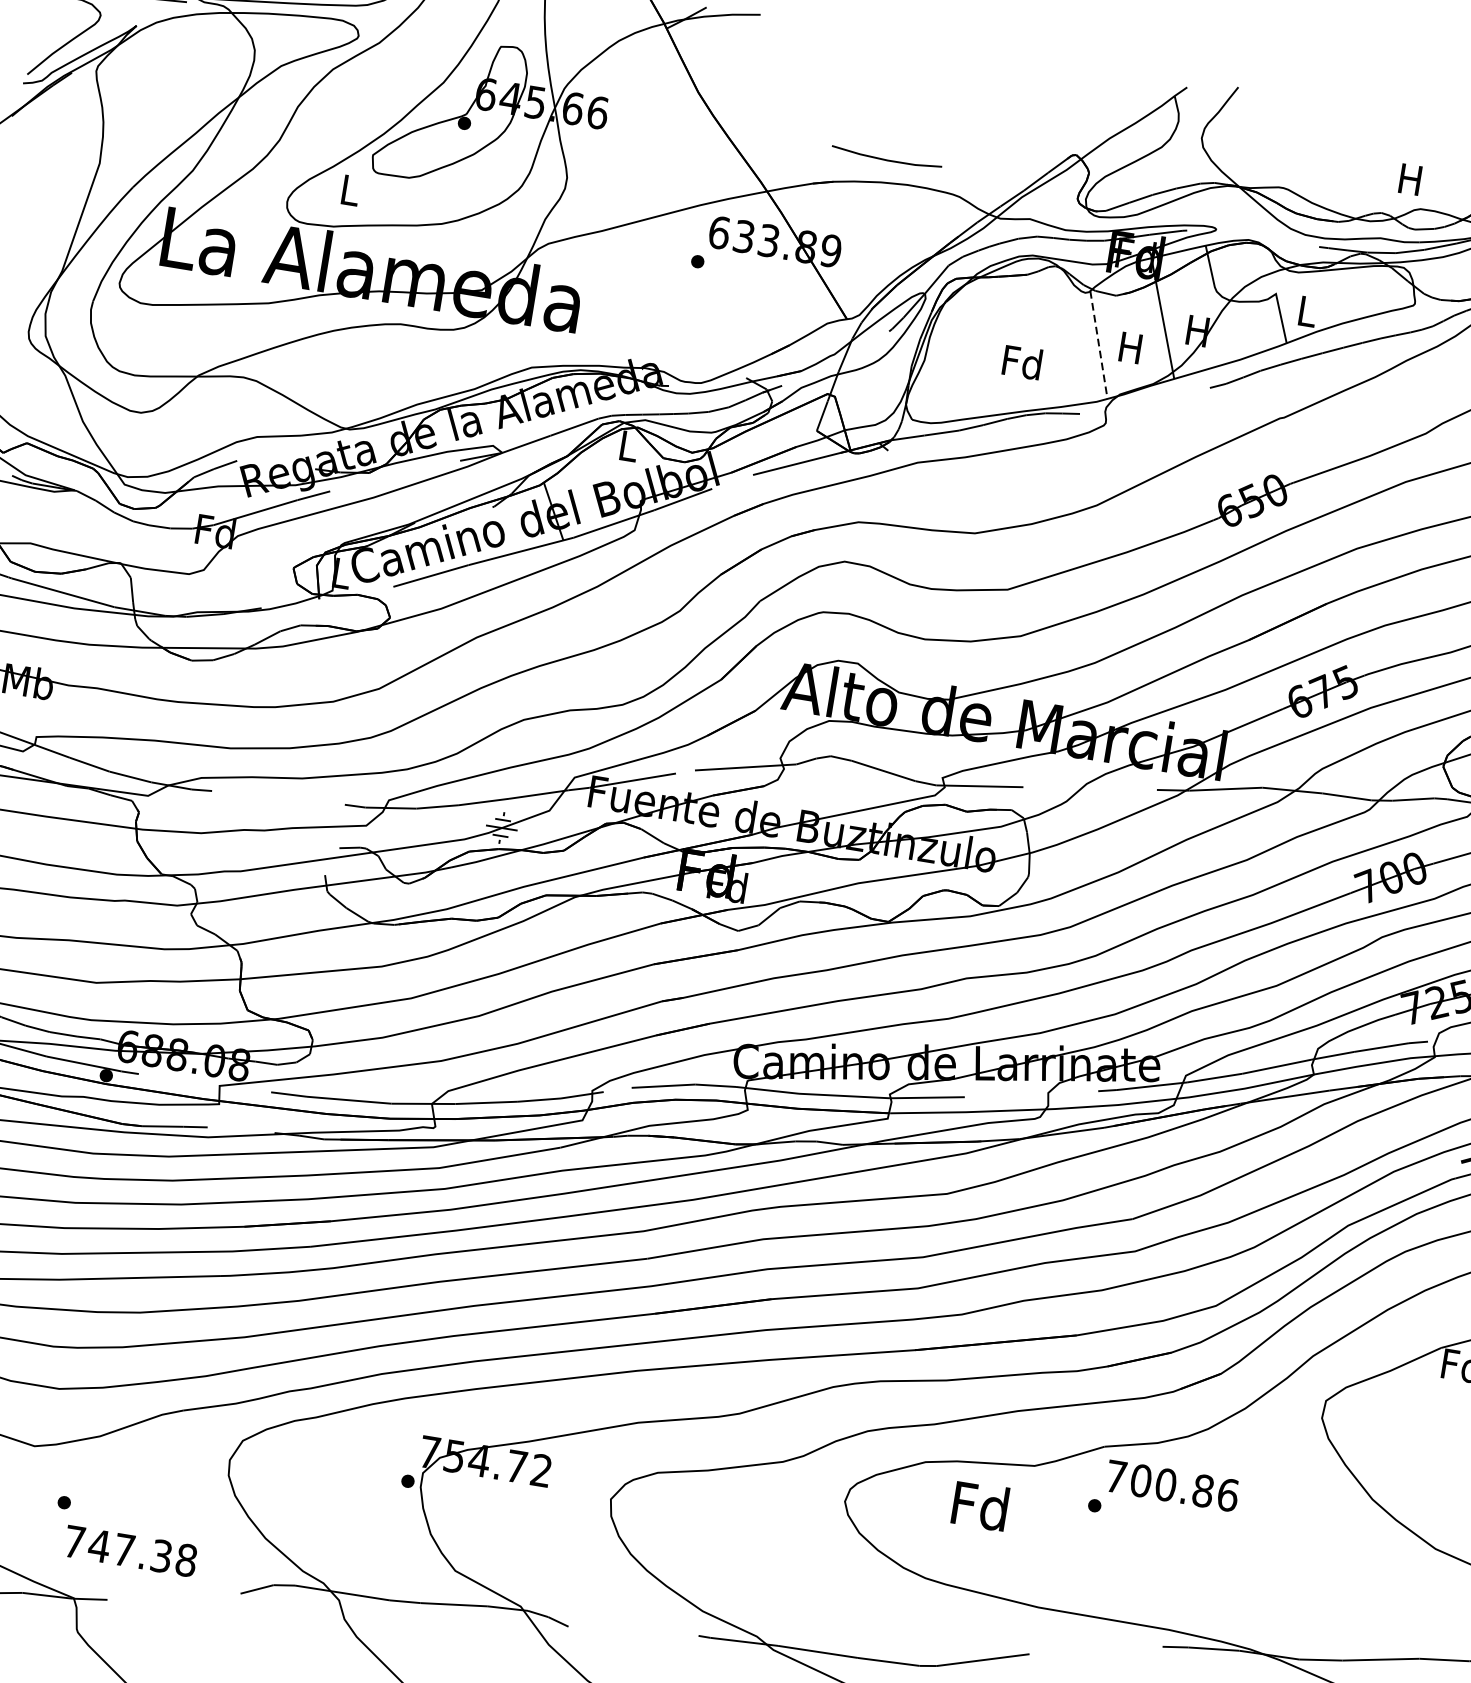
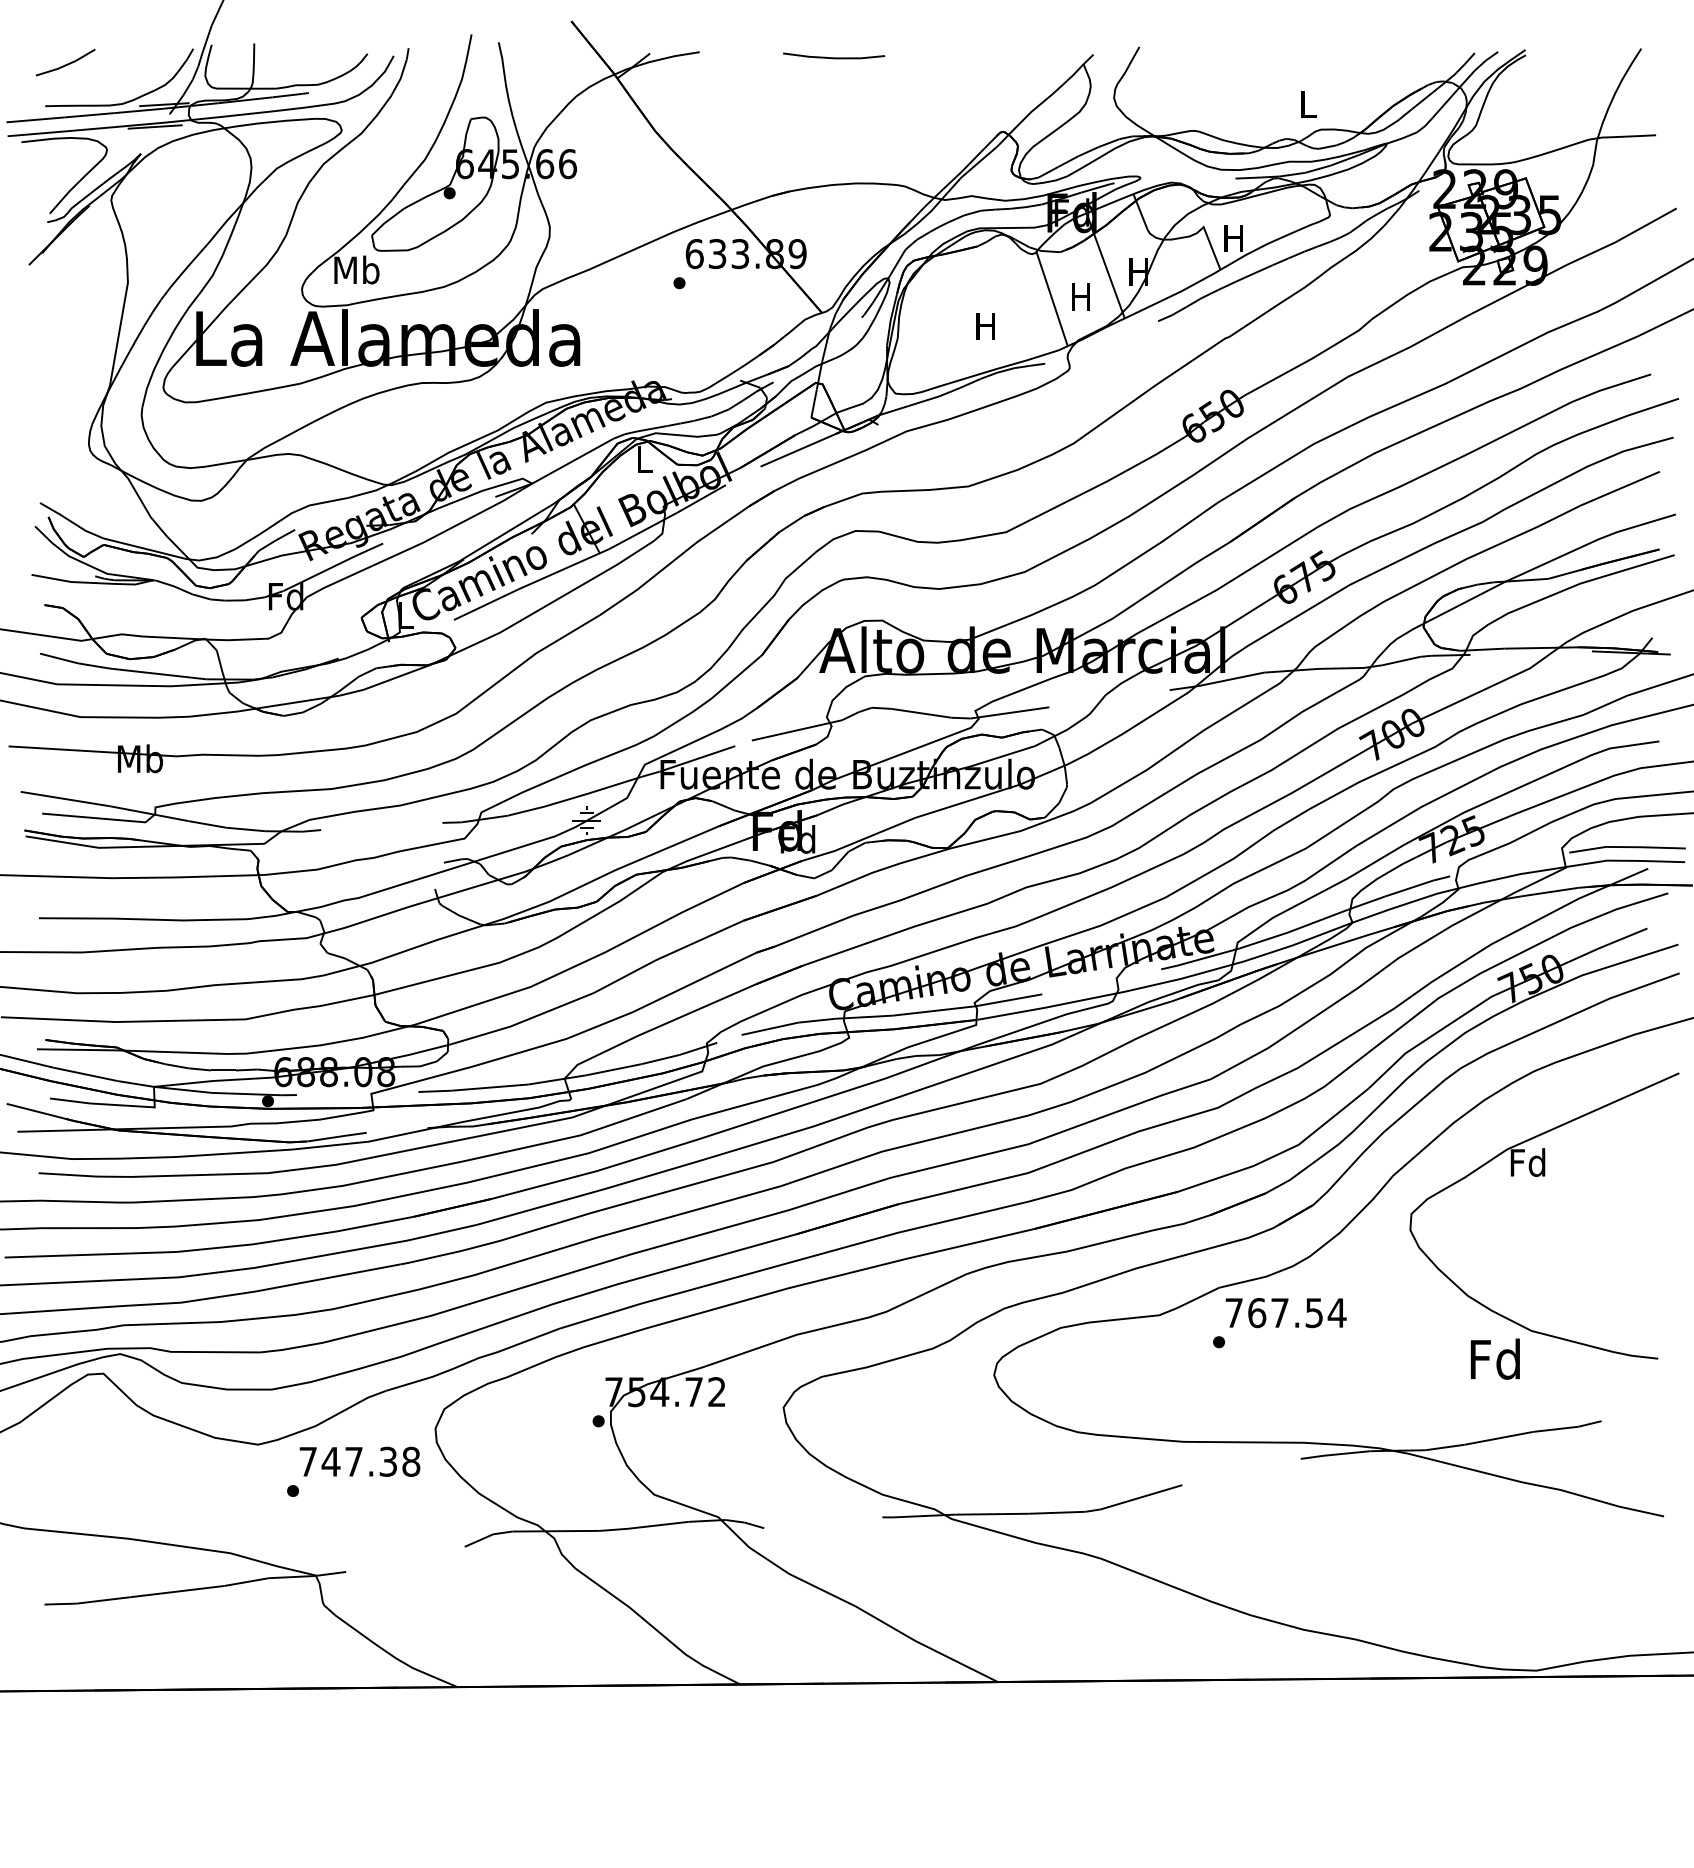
line: (887, 159) -> (834, 57), moved
text: (1410, 179) -> (1307, 104), H -> L
text: (349, 189) -> (356, 269), L -> Mb
text: (1306, 311) -> (1233, 238), L -> H
line: (1099, 344) -> (1052, 298), dashed -> solid
text: (1021, 361) -> (985, 325), Fd -> H
text: (1184, 1488) -> (1297, 1313), 700.86 -> 767.54
text: (979, 1505) -> (1494, 1358), moved
text: (130, 1550) -> (359, 1461), moved

